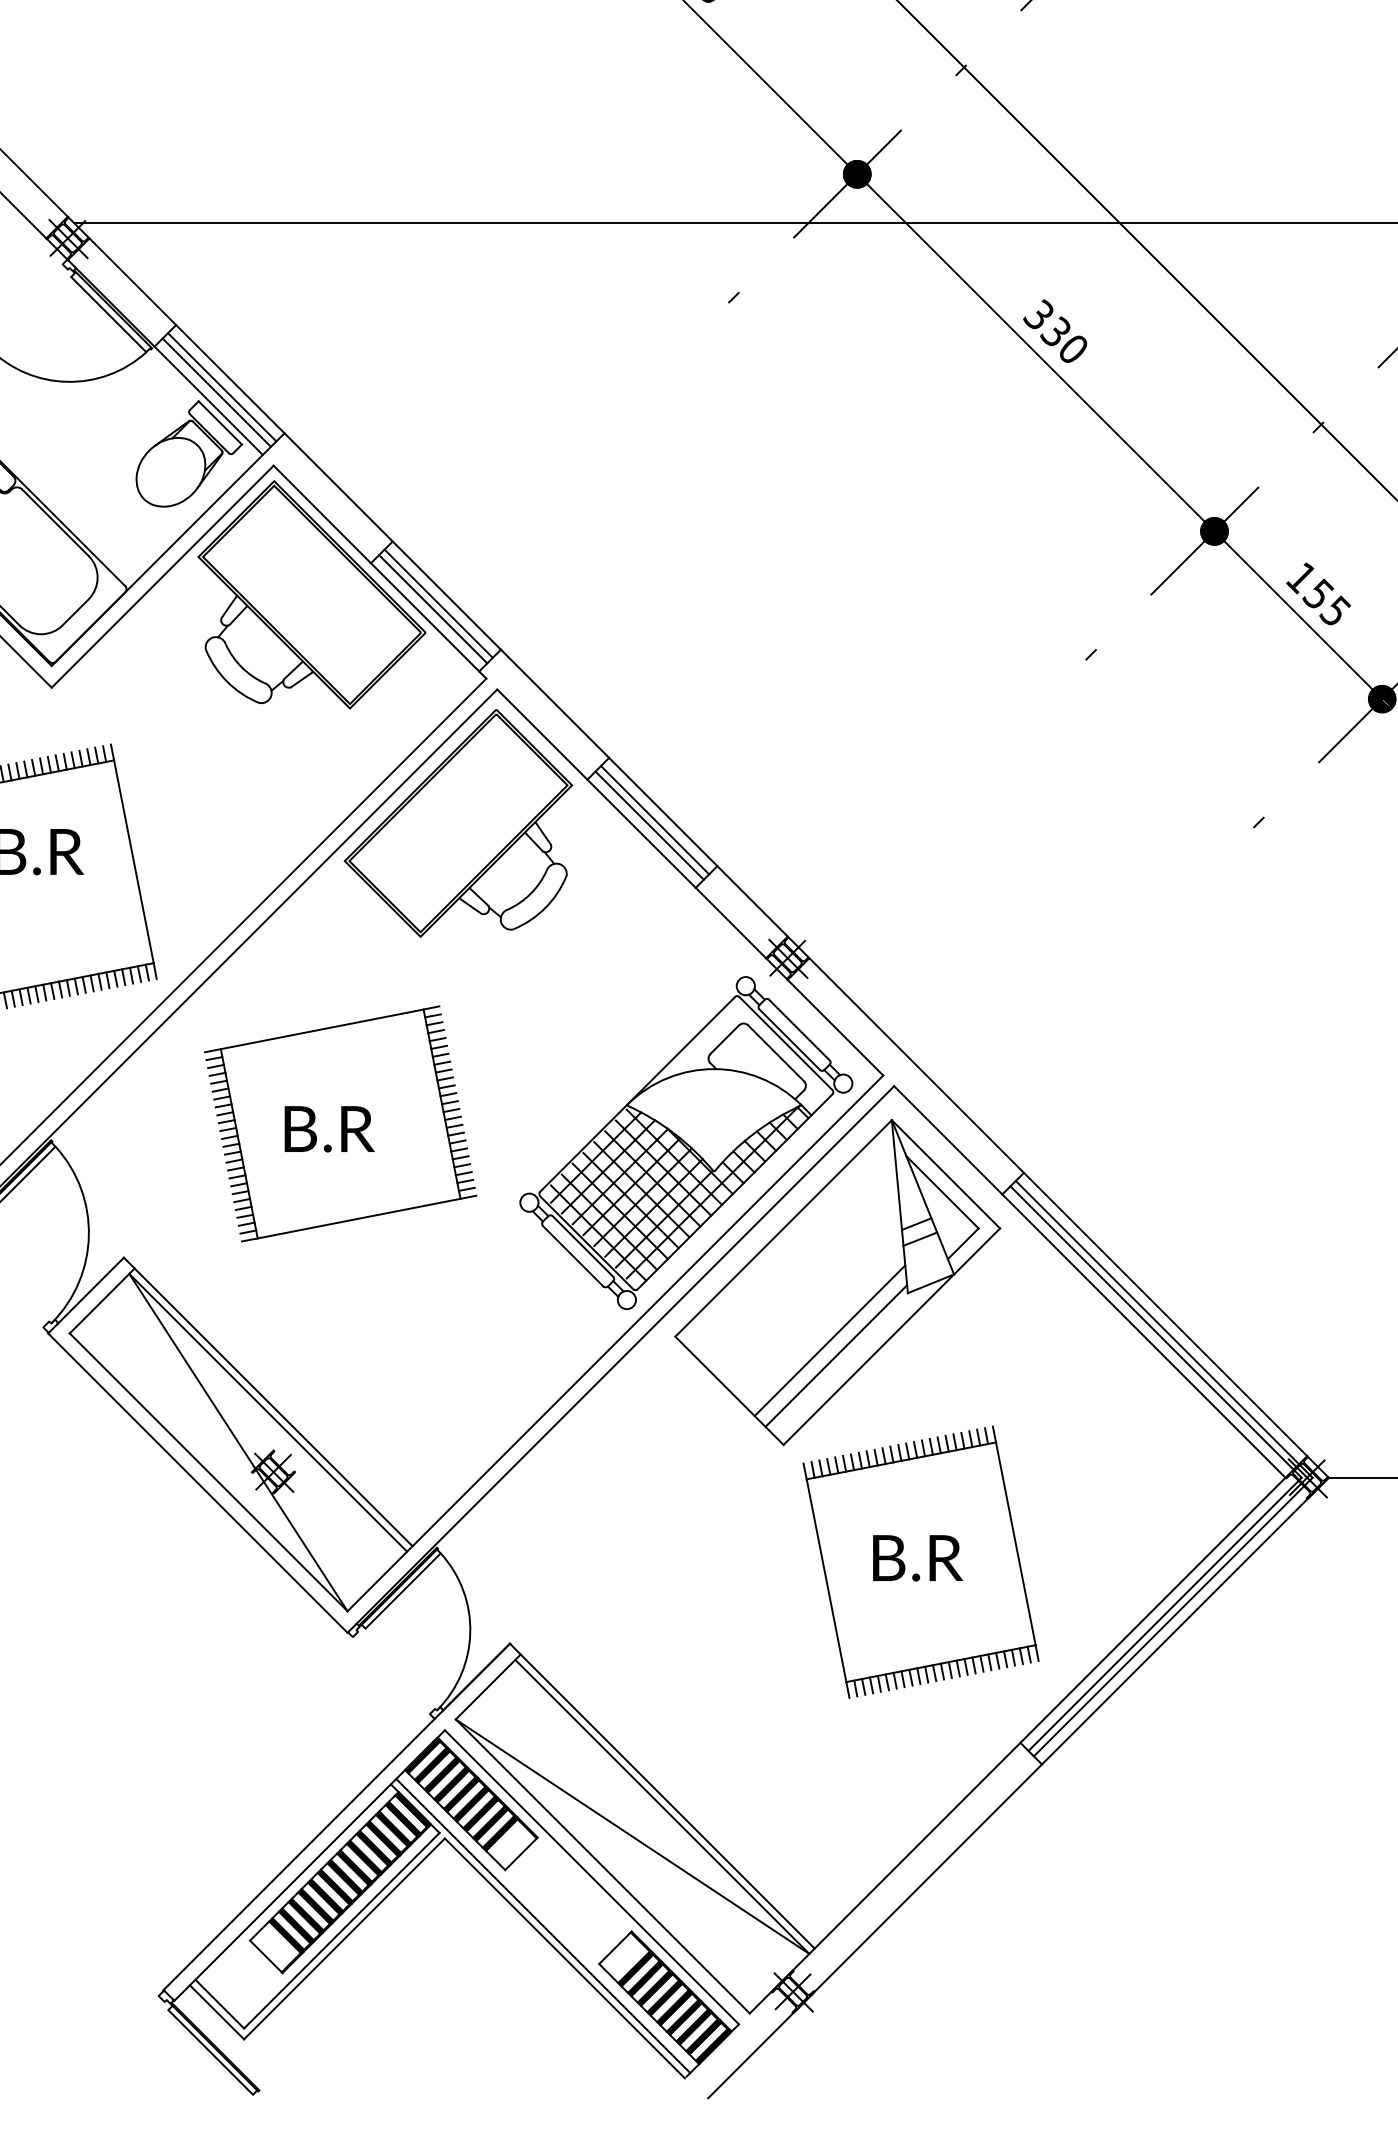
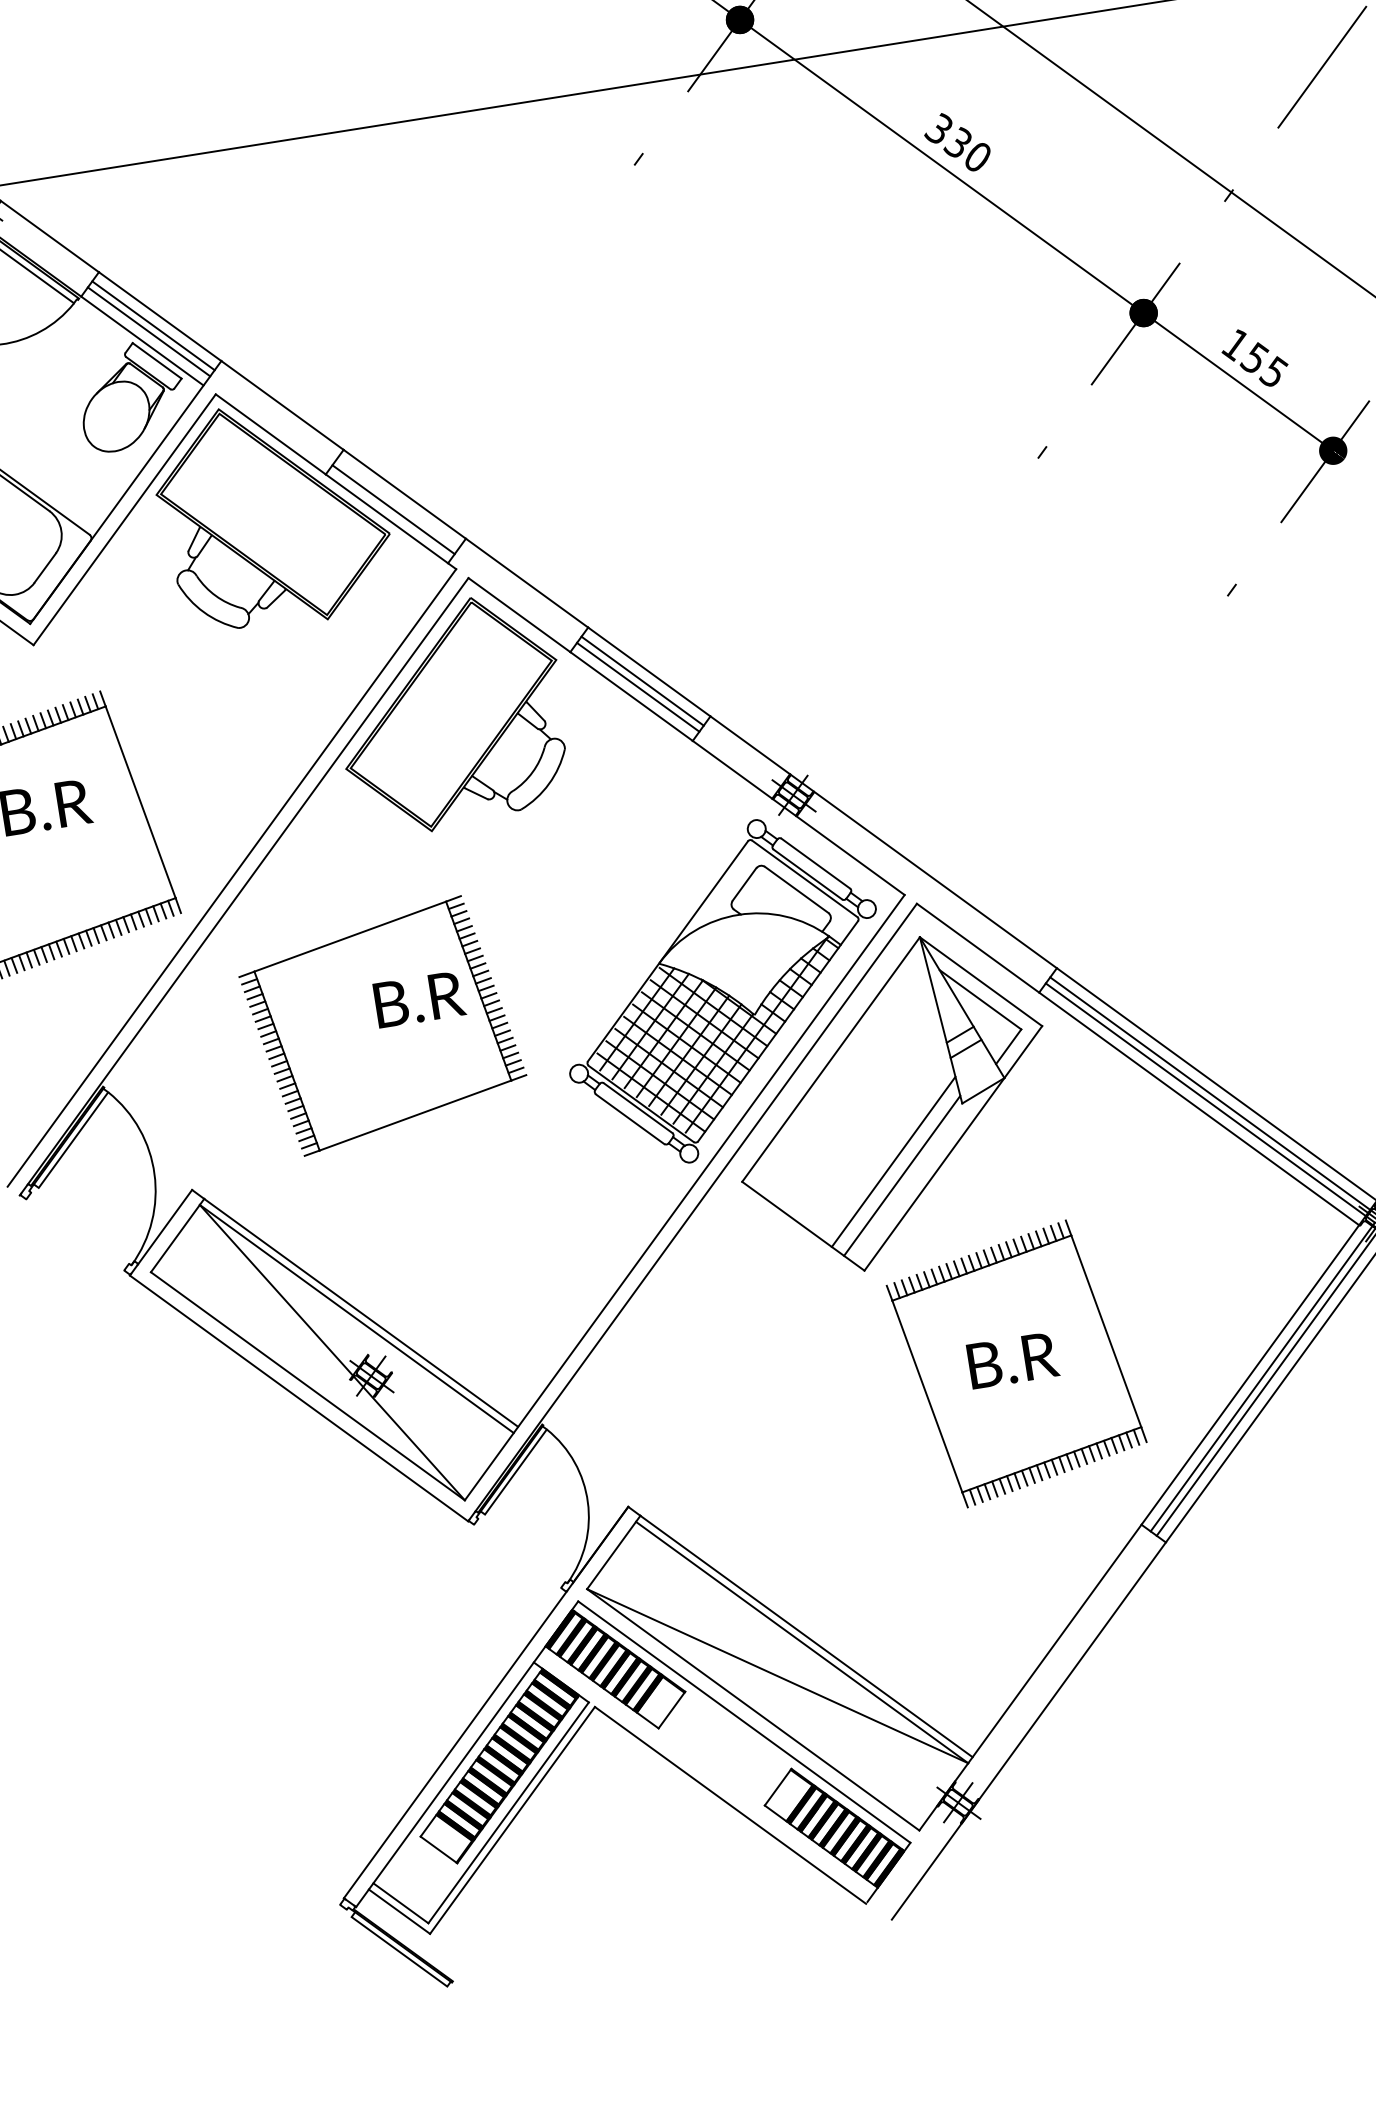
line: (438, 603) -> (397, 503), removed
text: (329, 1129) -> (419, 999), moved
line: (543, 1925) -> (704, 1776), removed

